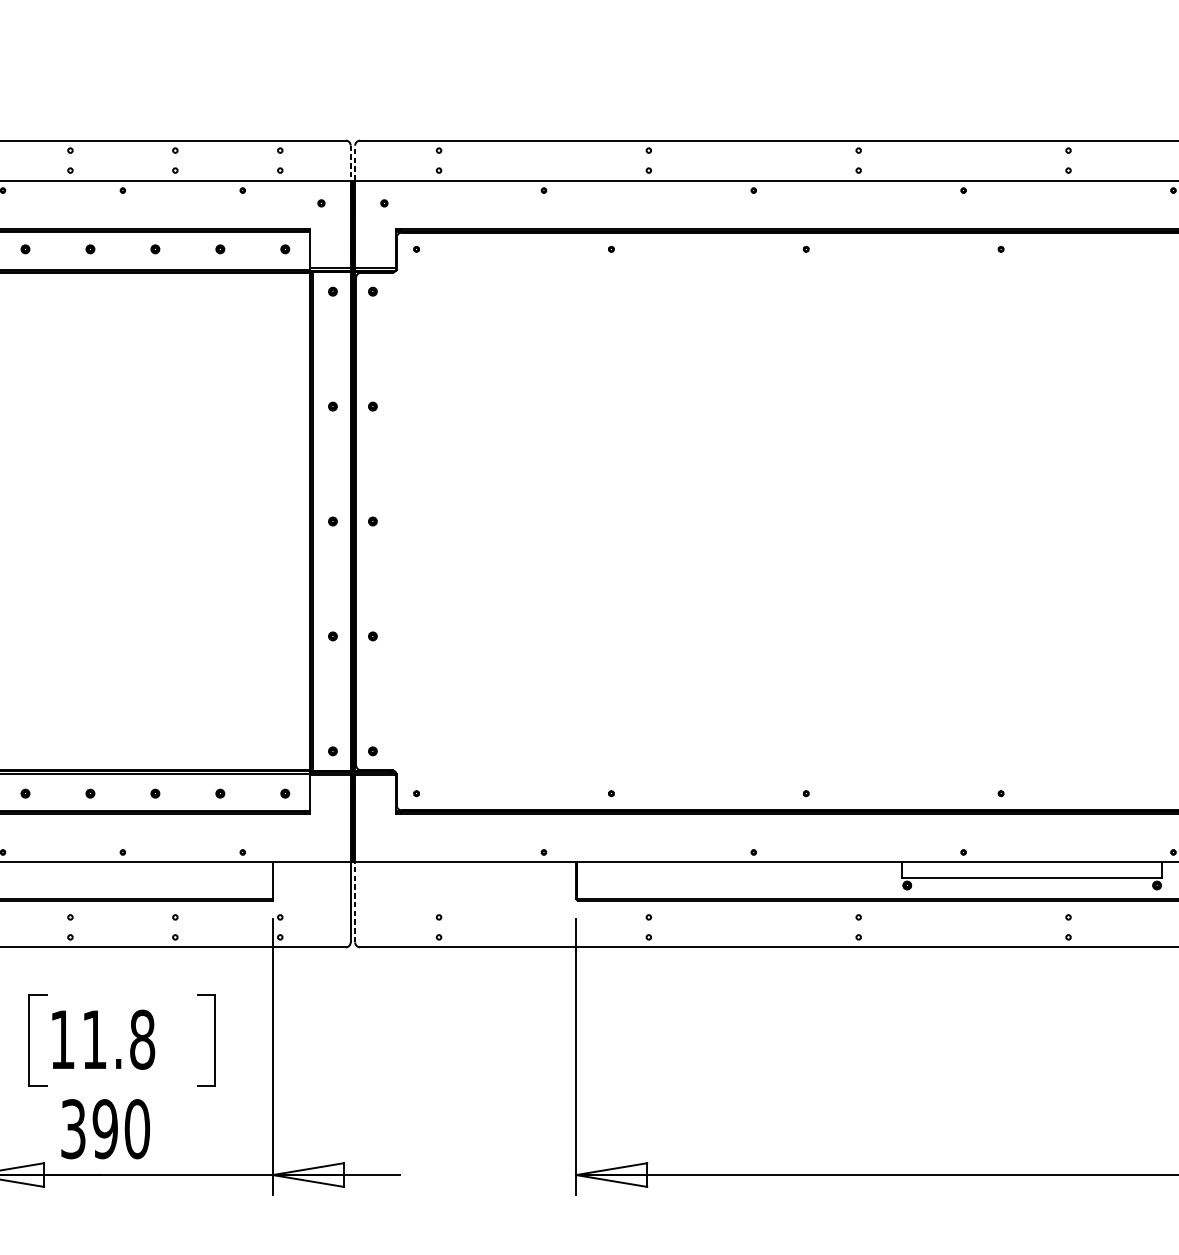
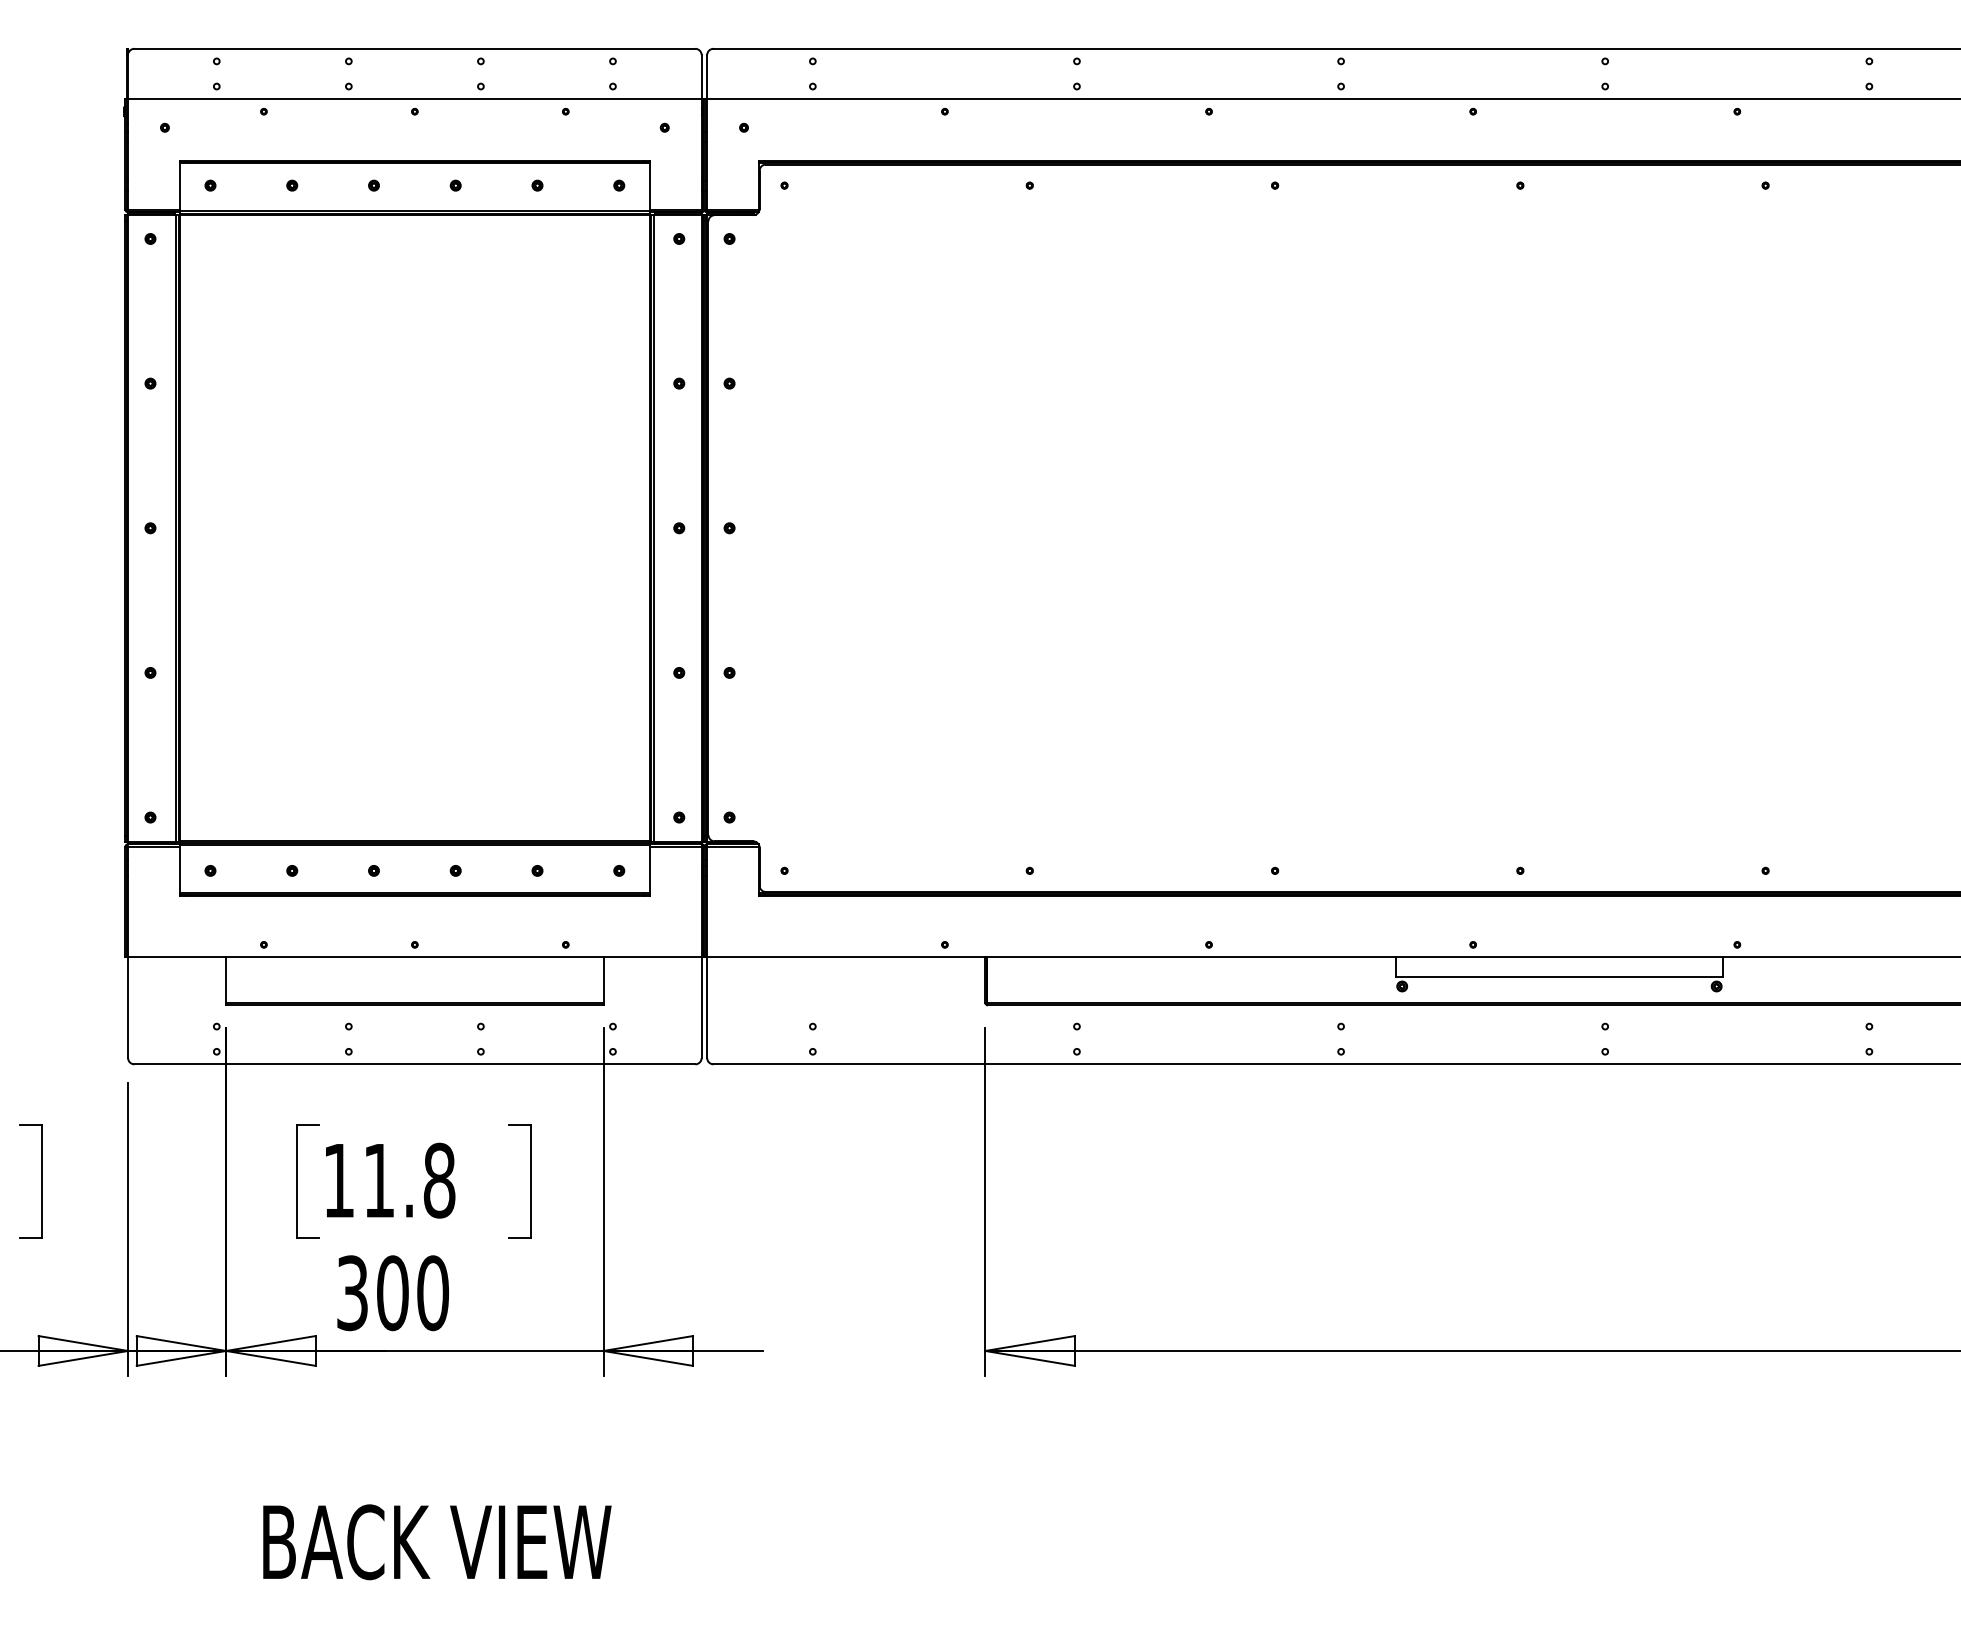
line: (355, 162) -> (707, 76), dashed -> solid
line: (350, 163) -> (701, 77), dashed -> solid
line: (355, 902) -> (707, 1007), dashed -> solid
text: (105, 1129) -> (392, 1293), 390 -> 300

